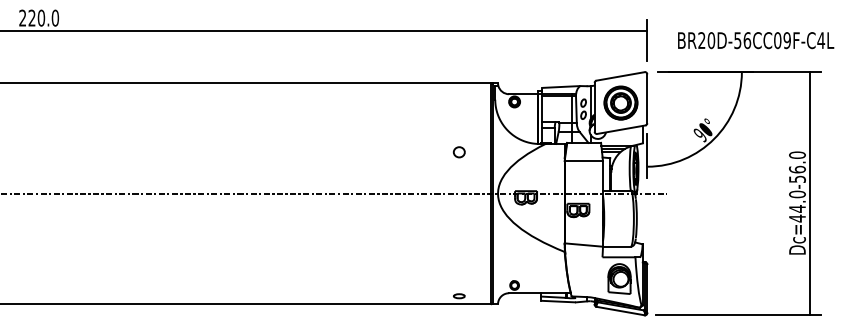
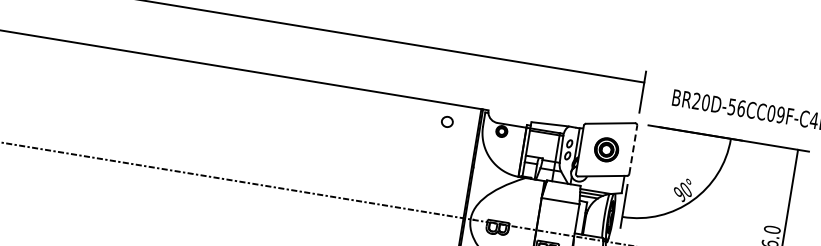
line: (647, 98) -> (633, 149), solid -> dashed
part: (620, 102) -> (606, 149), size x0.7
part: (458, 152) -> (446, 122), moved

